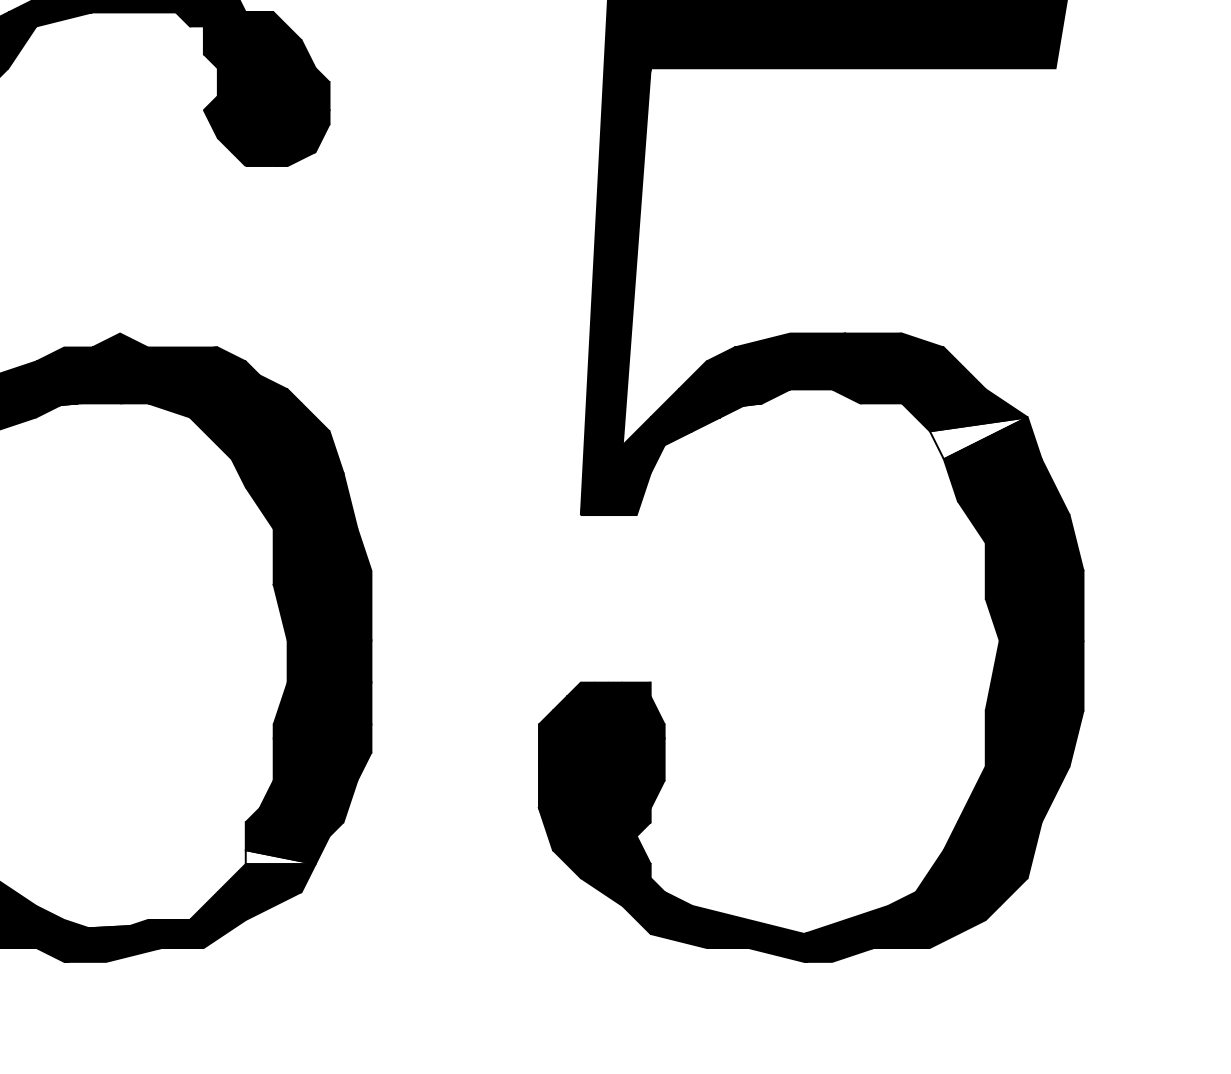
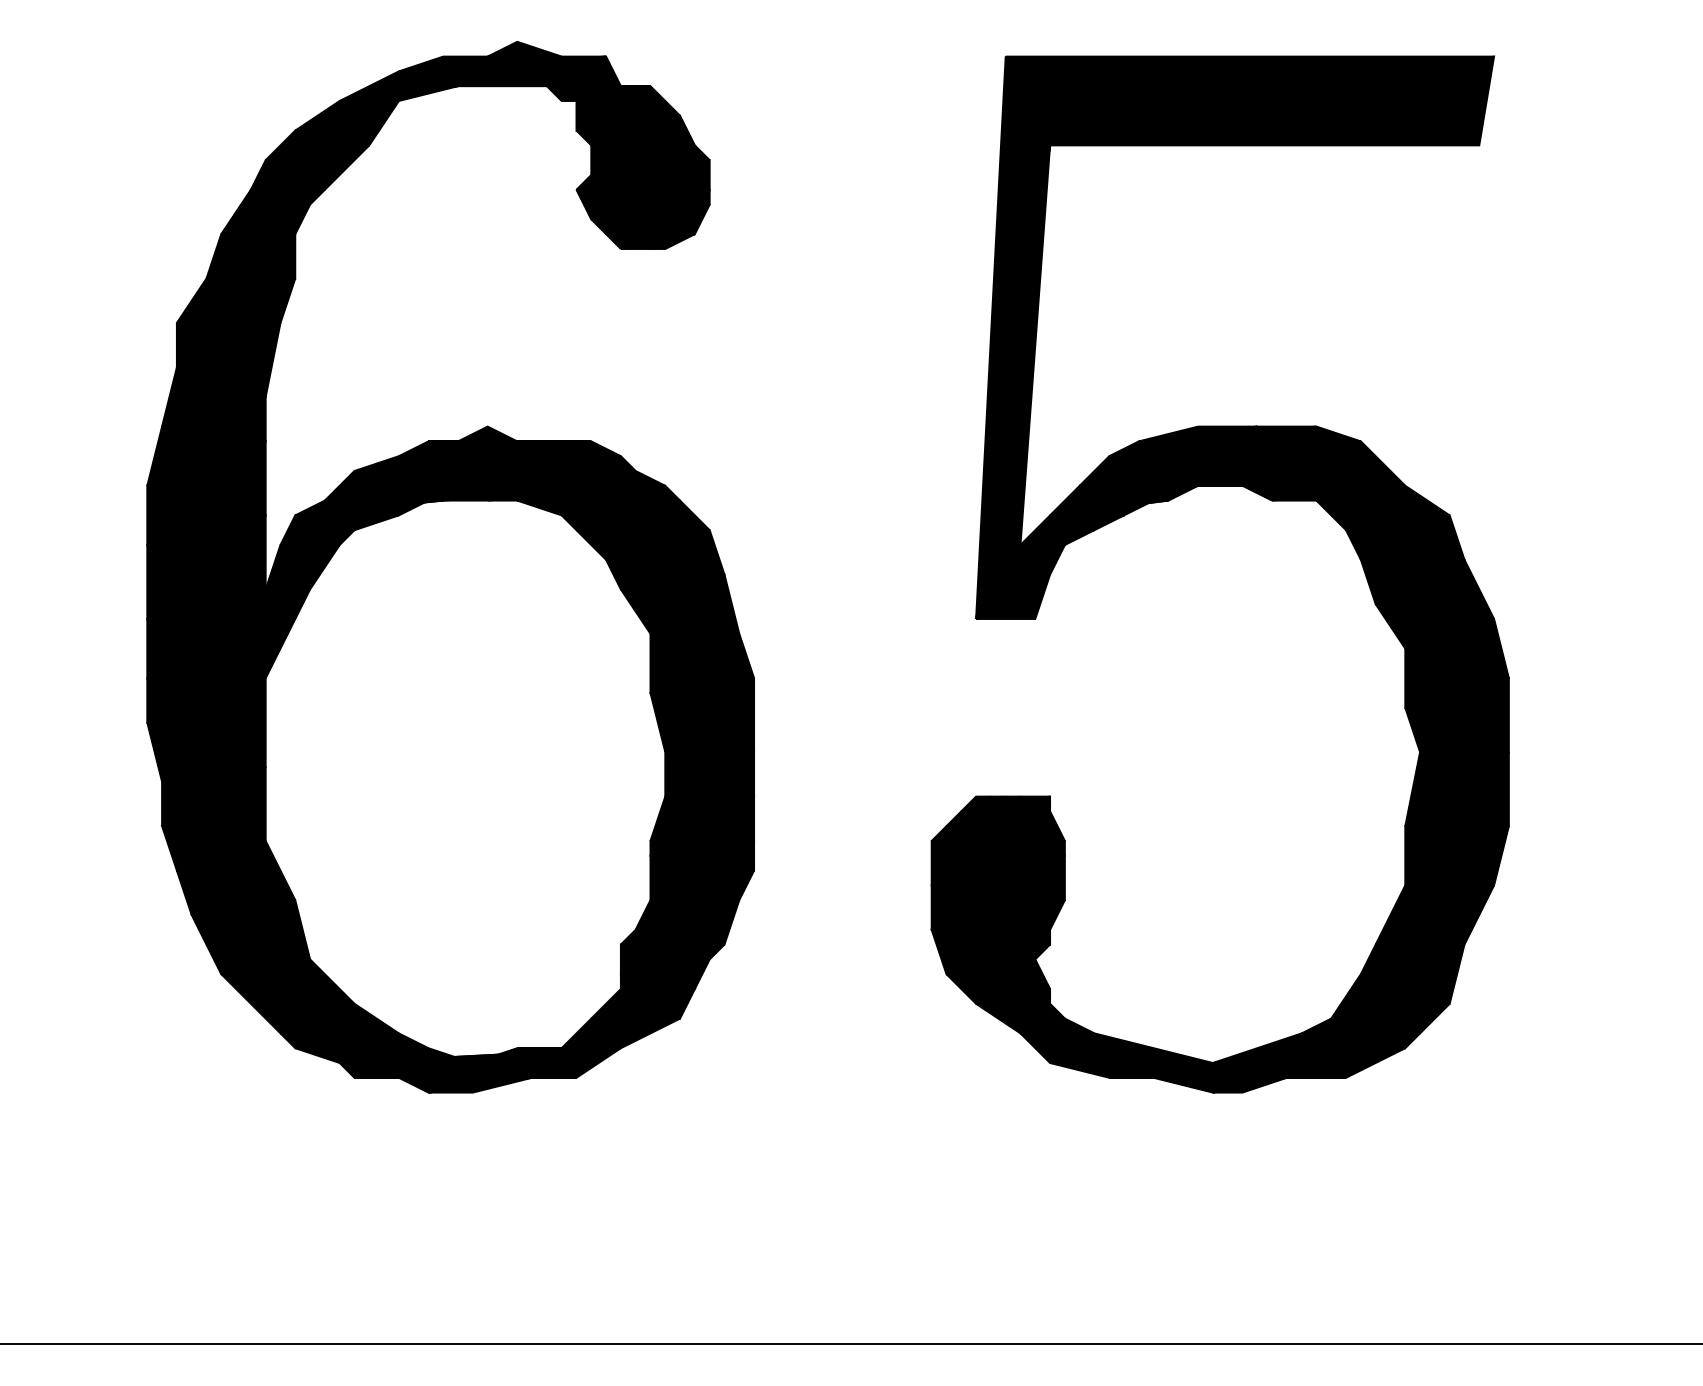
fill: (978, 438) -> (1397, 537), added
fill: (280, 857) -> (657, 981), added

